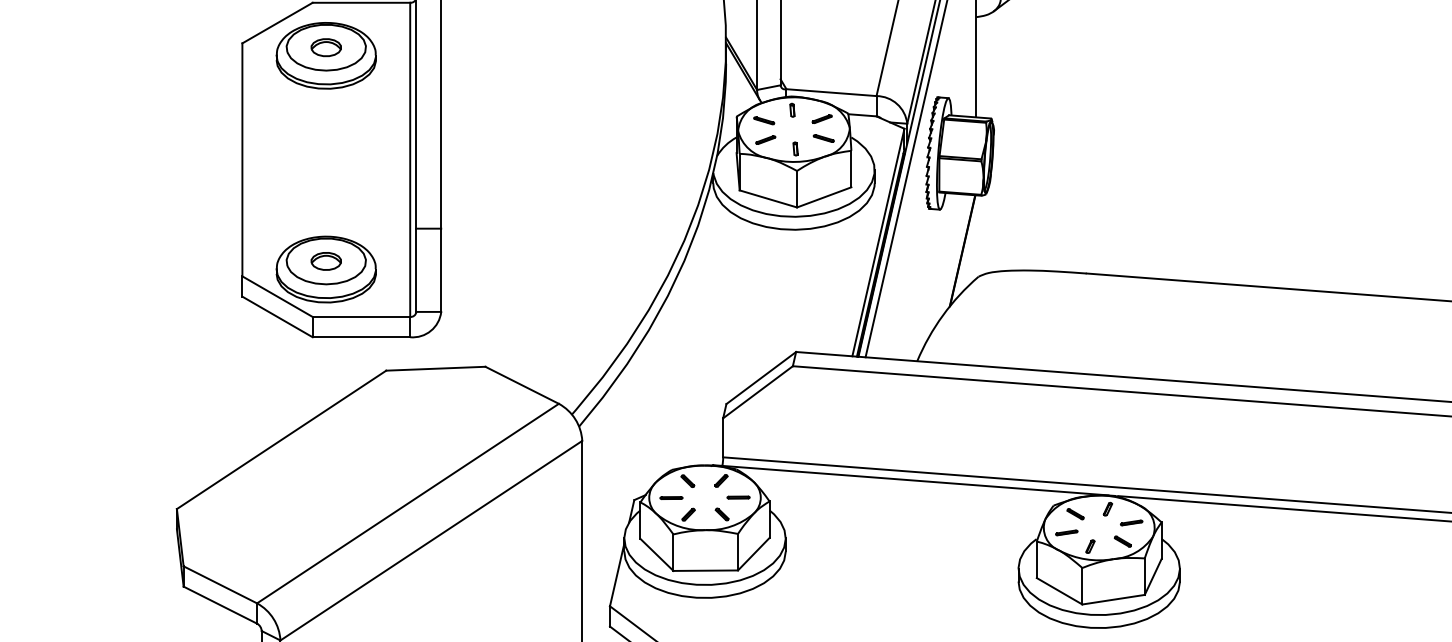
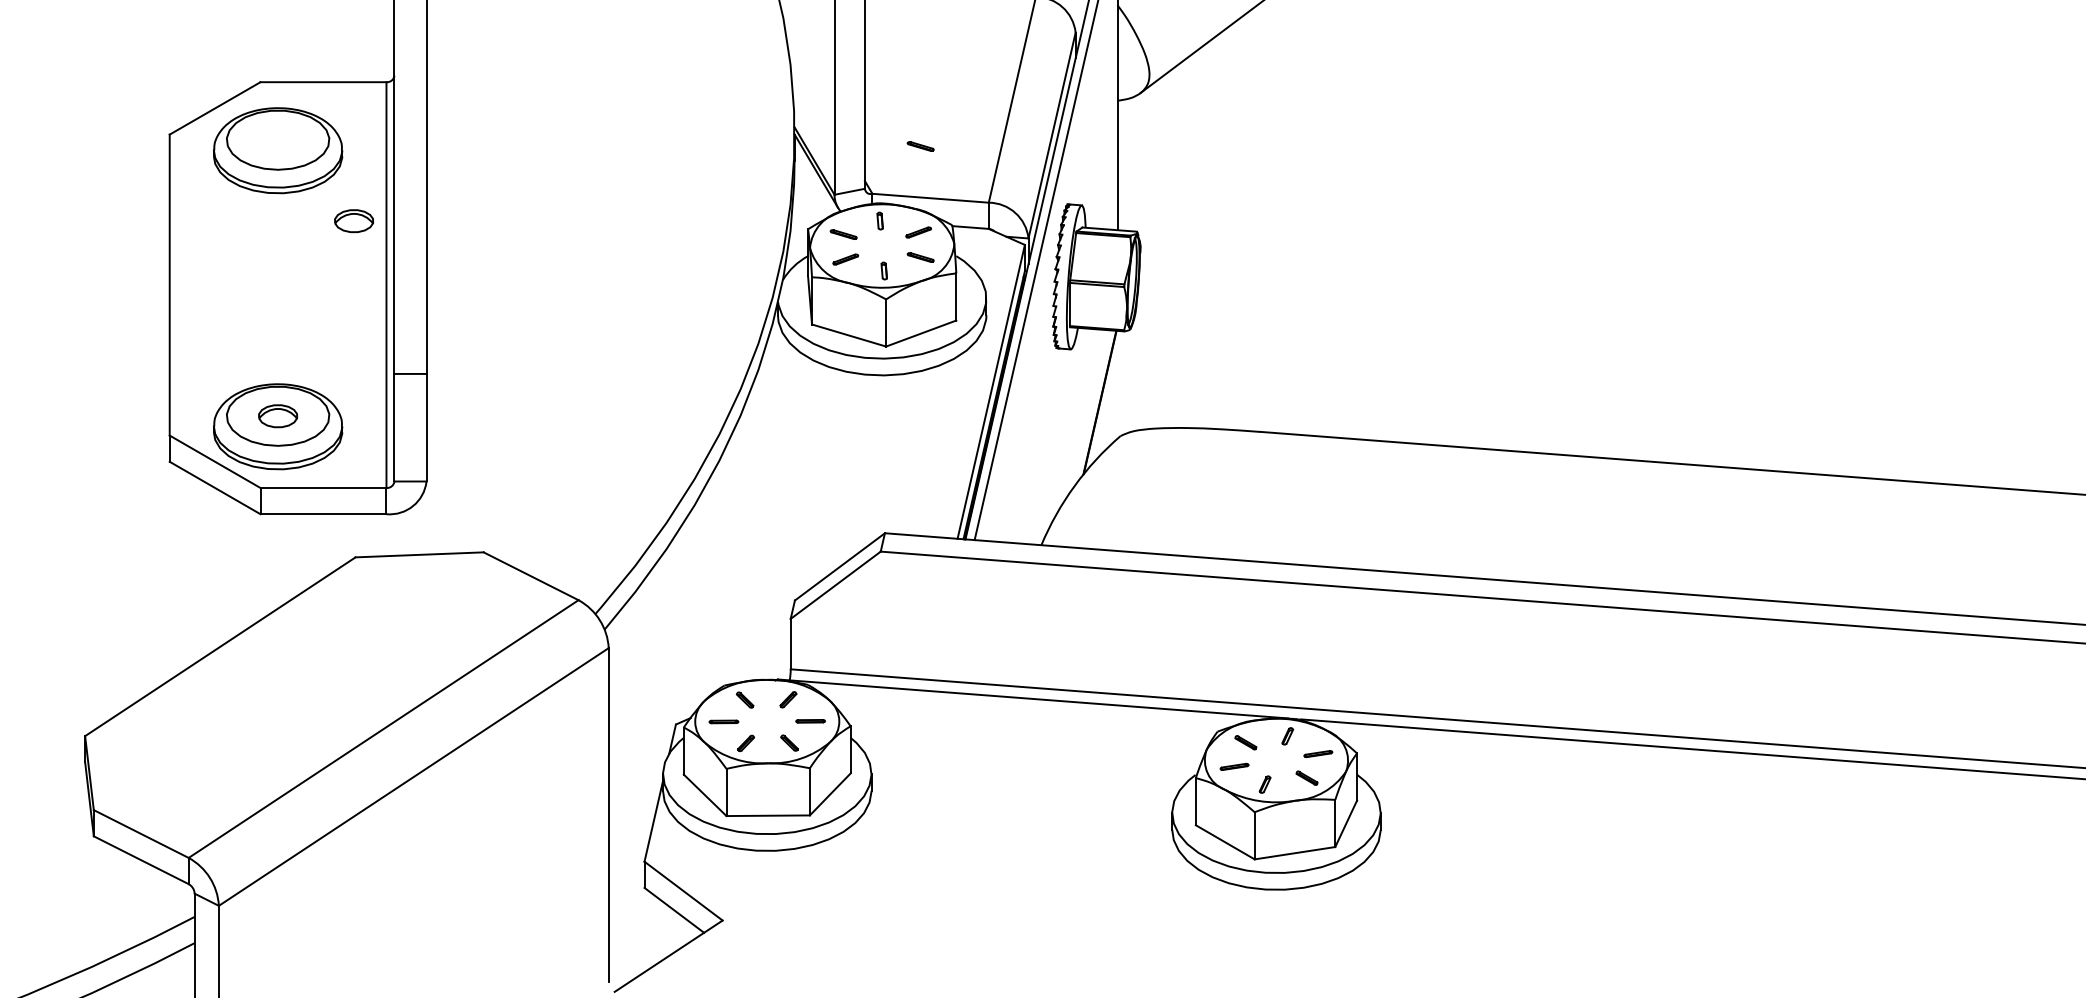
part: (325, 47) -> (353, 221), moved
part: (823, 52) -> (920, 146), added

